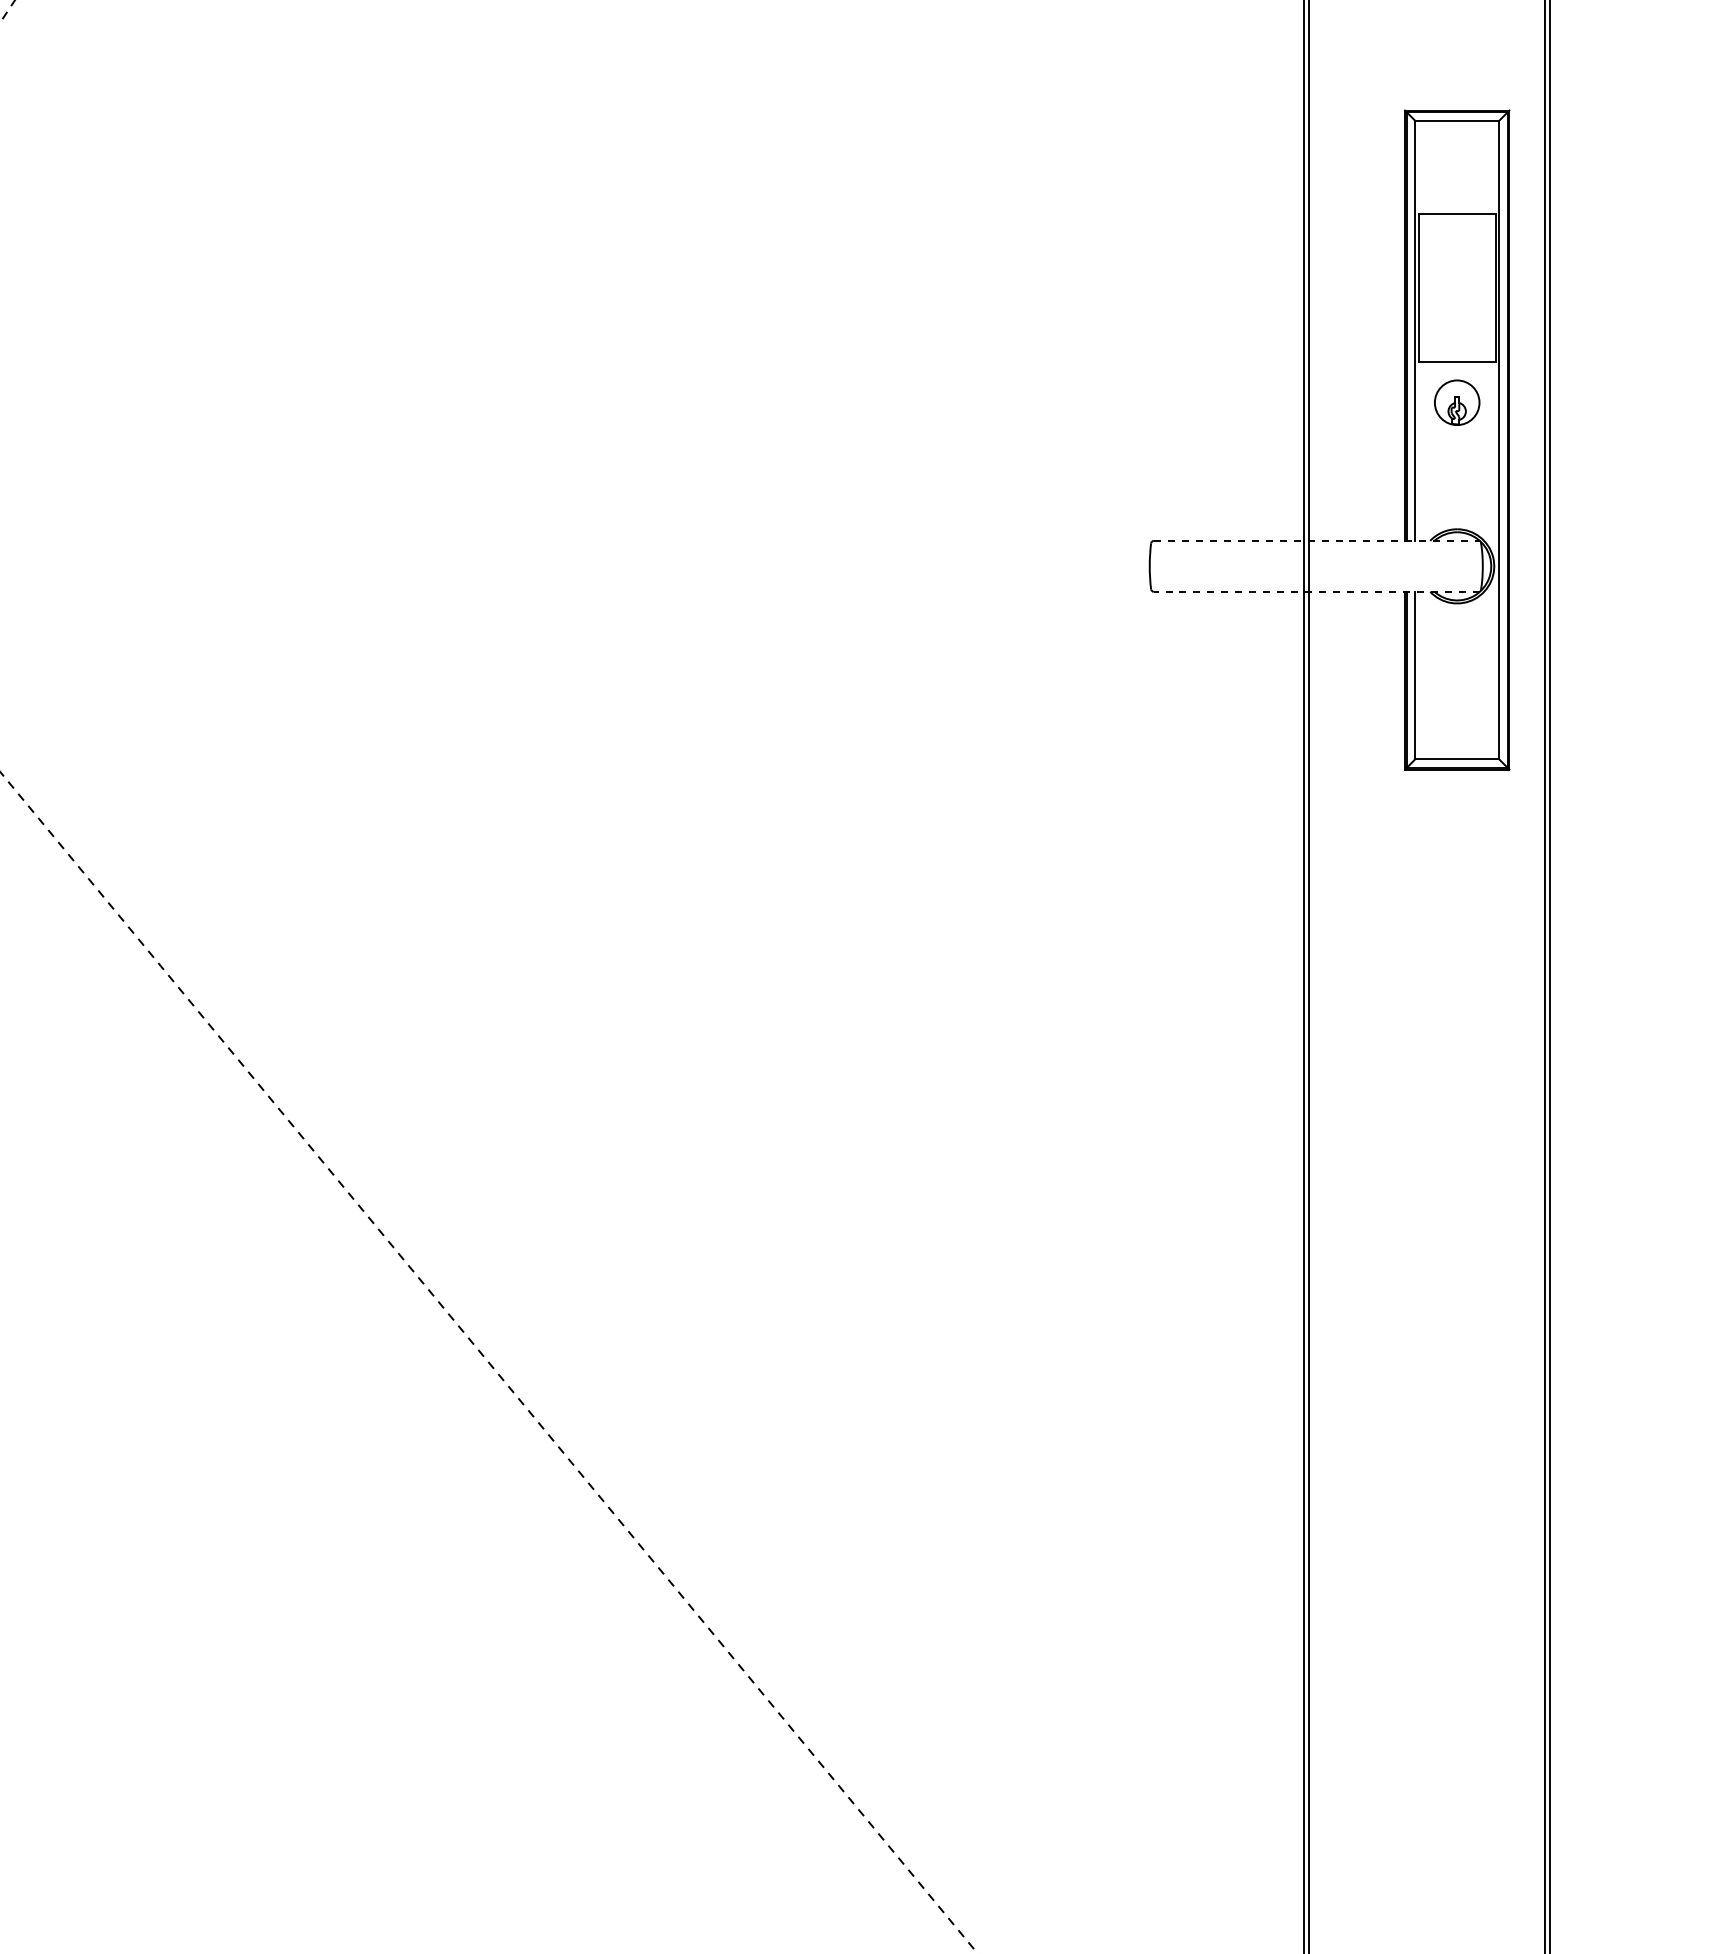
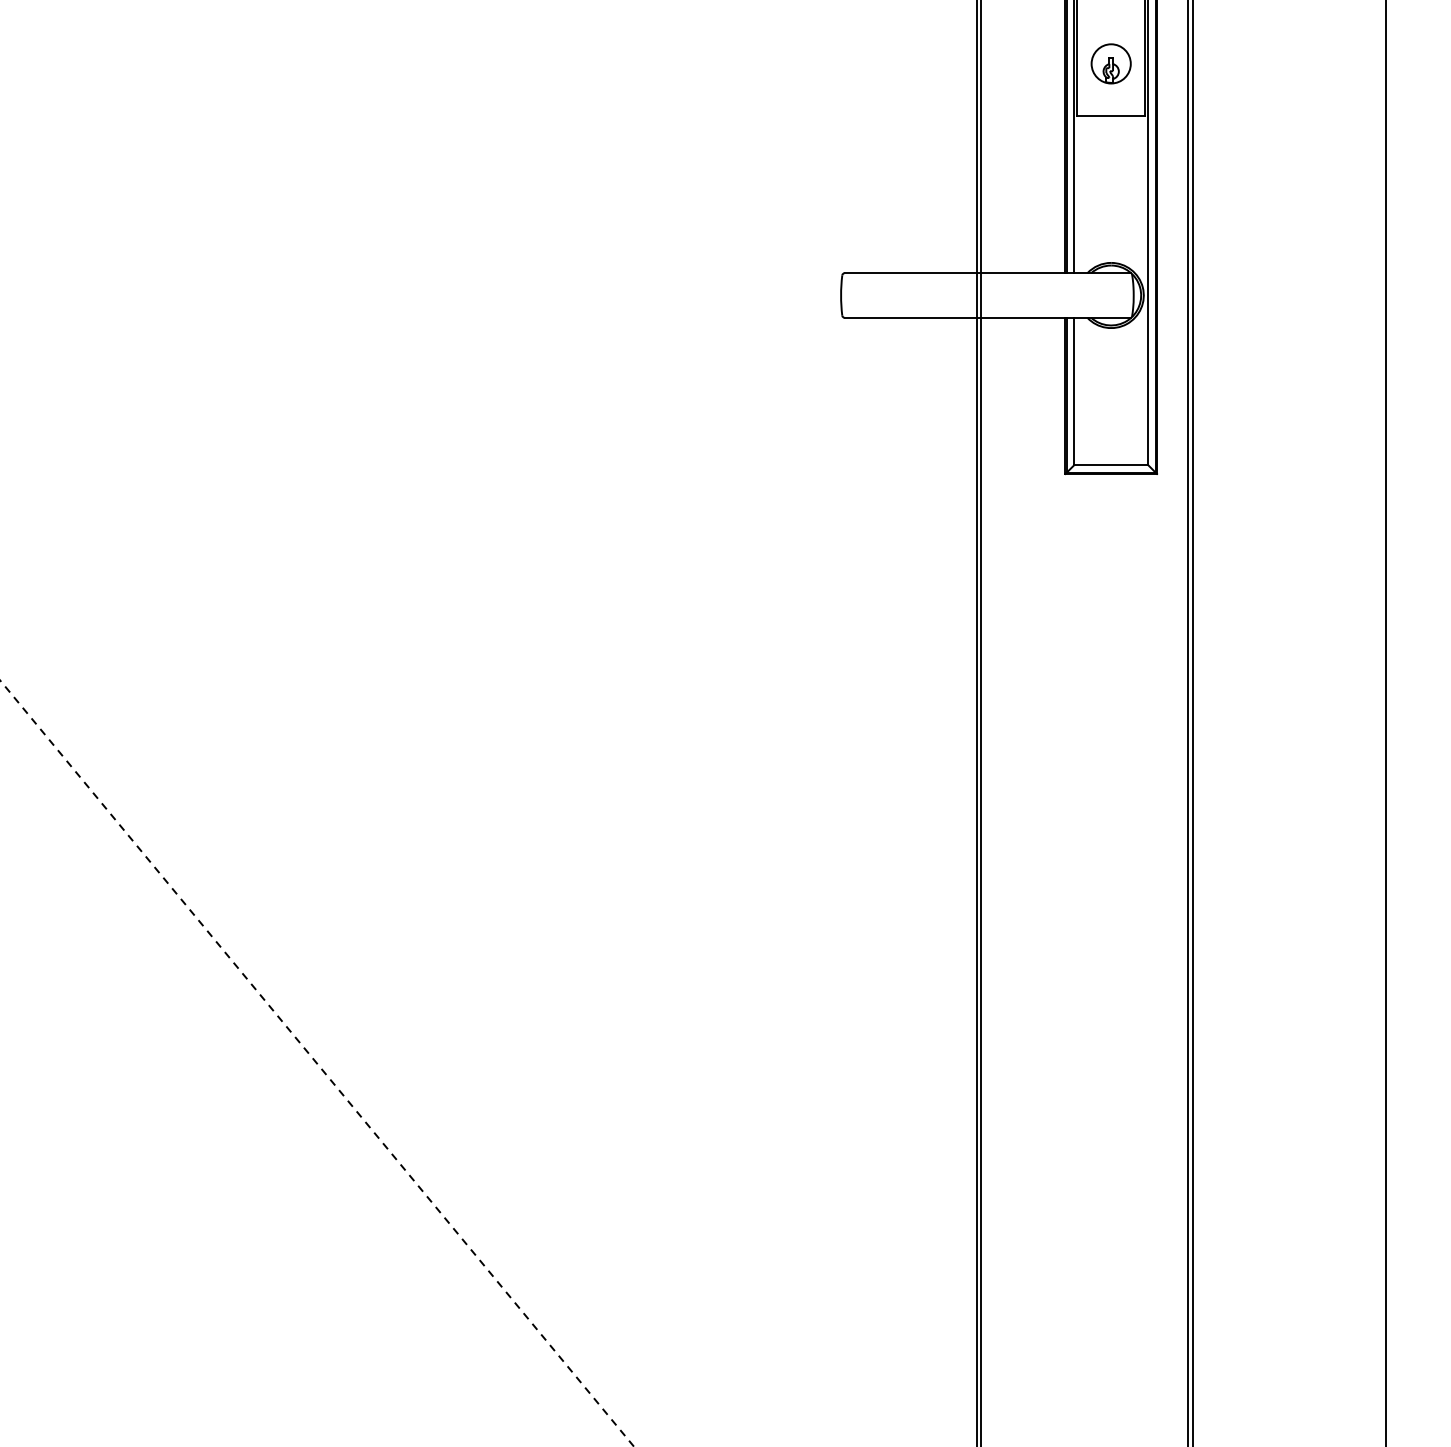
part: (1457, 402) -> (1111, 63), moved
line: (1317, 541) -> (988, 273), dashed -> solid
line: (1316, 591) -> (987, 317), dashed -> solid

